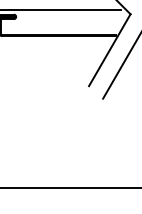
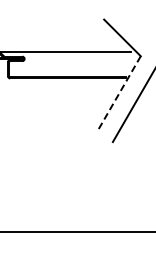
line: (109, 50) -> (119, 93), solid -> dashed

